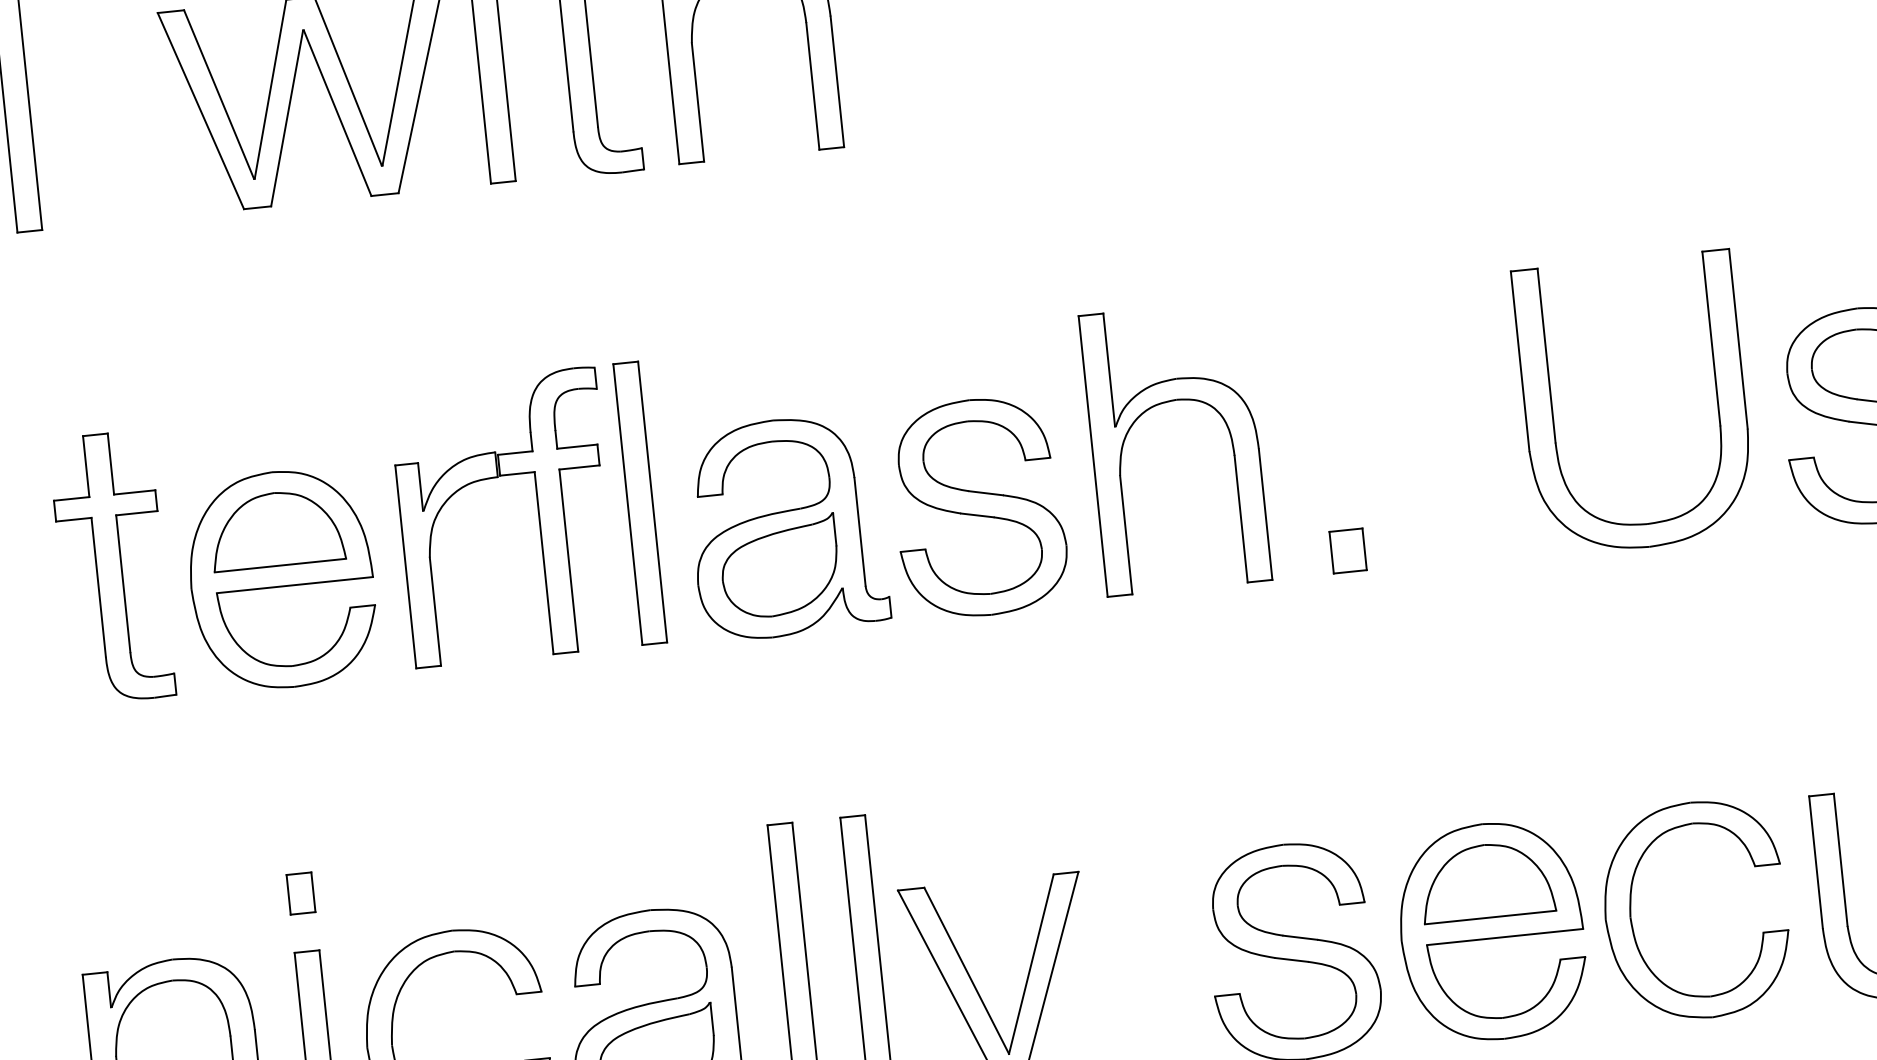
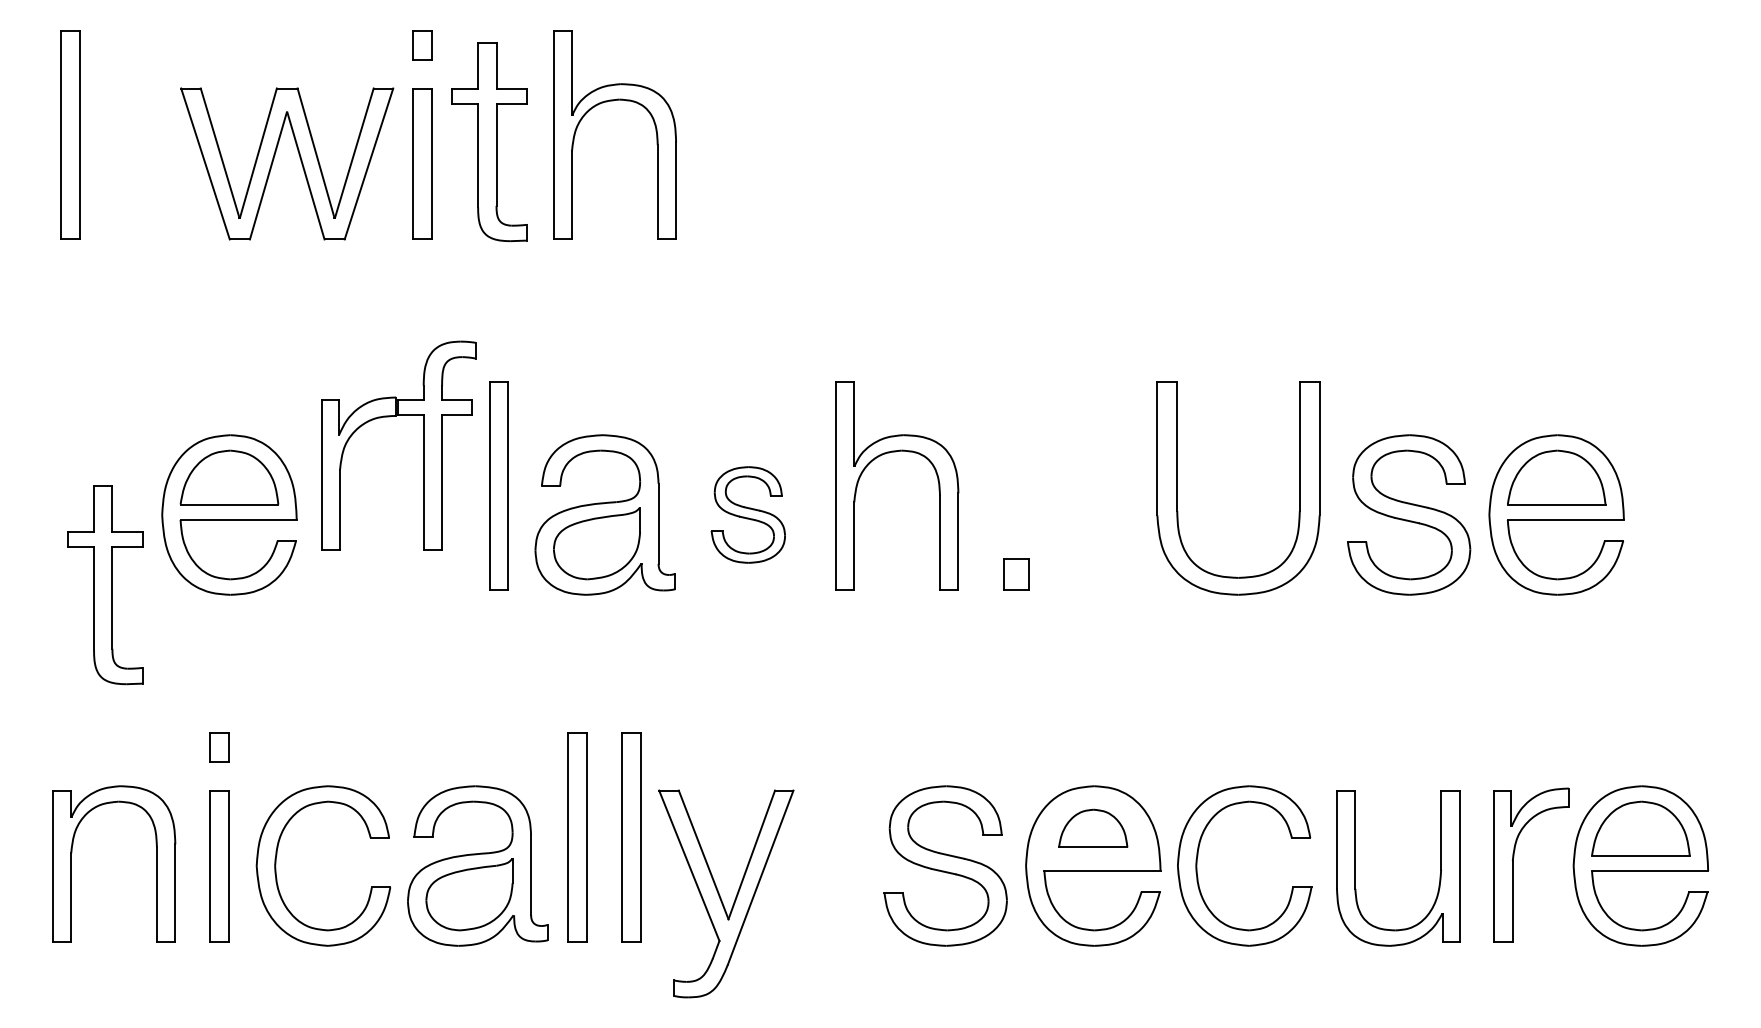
part: (979, 506) -> (748, 514), size x0.6
part: (538, 513) -> (423, 445), moved
part: (112, 568) -> (105, 585), moved
part: (1485, 881) -> (1092, 828), size x0.7

